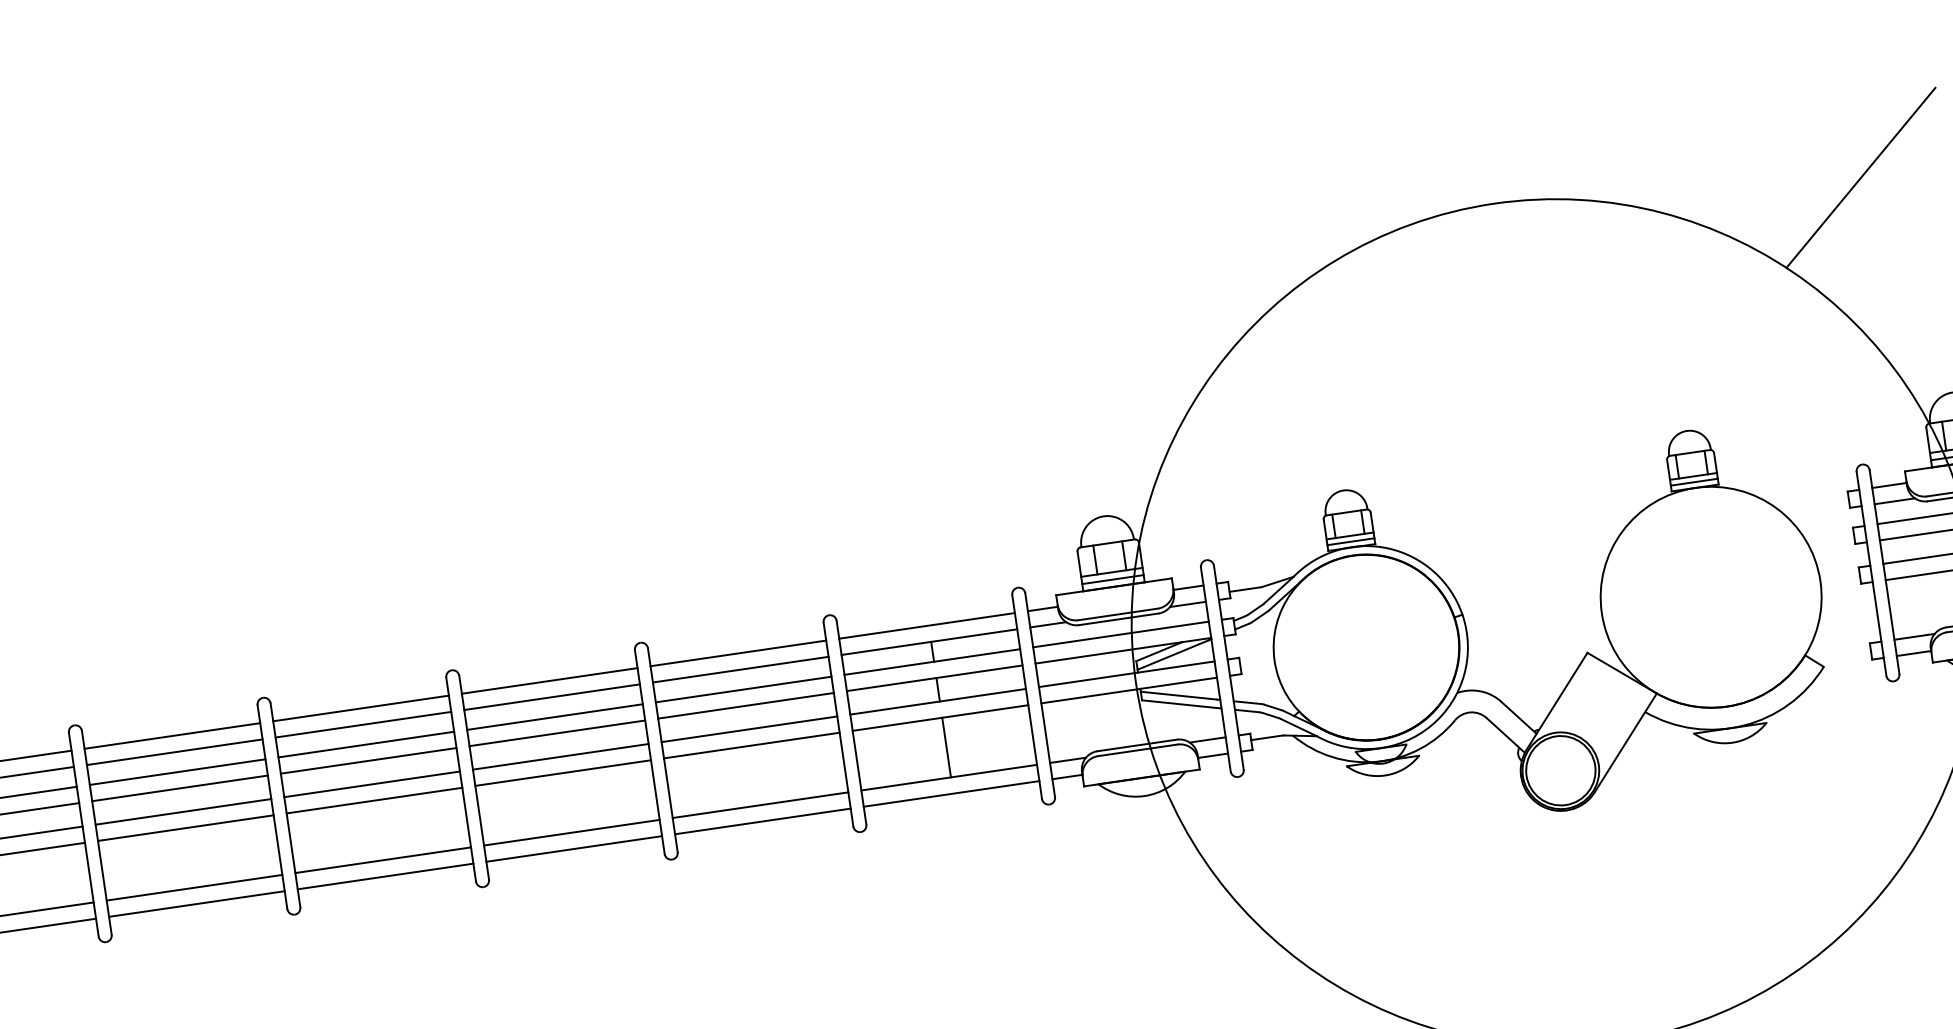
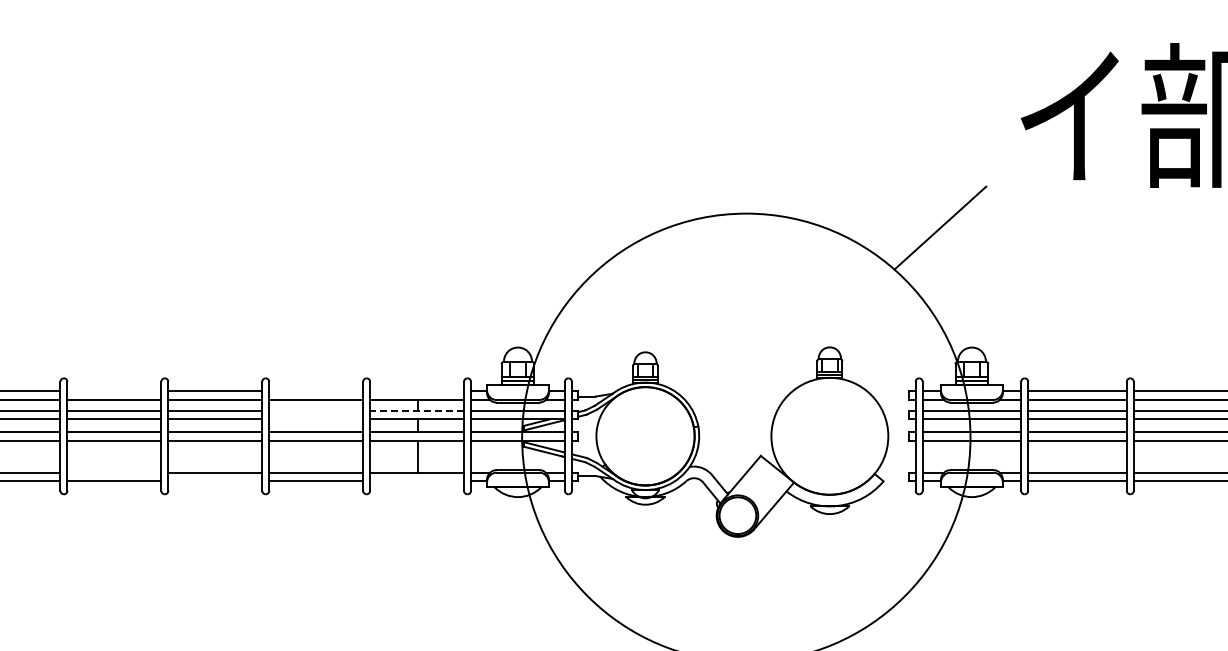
line: (927, 625) -> (417, 391), removed
line: (739, 653) -> (316, 391), removed
line: (933, 661) -> (417, 410), solid -> dashed
line: (744, 689) -> (316, 410), removed
line: (746, 705) -> (316, 419), removed
line: (361, 708) -> (114, 391), removed
line: (952, 794) -> (417, 481), removed
line: (574, 849) -> (215, 481), removed
line: (383, 860) -> (114, 472), removed

